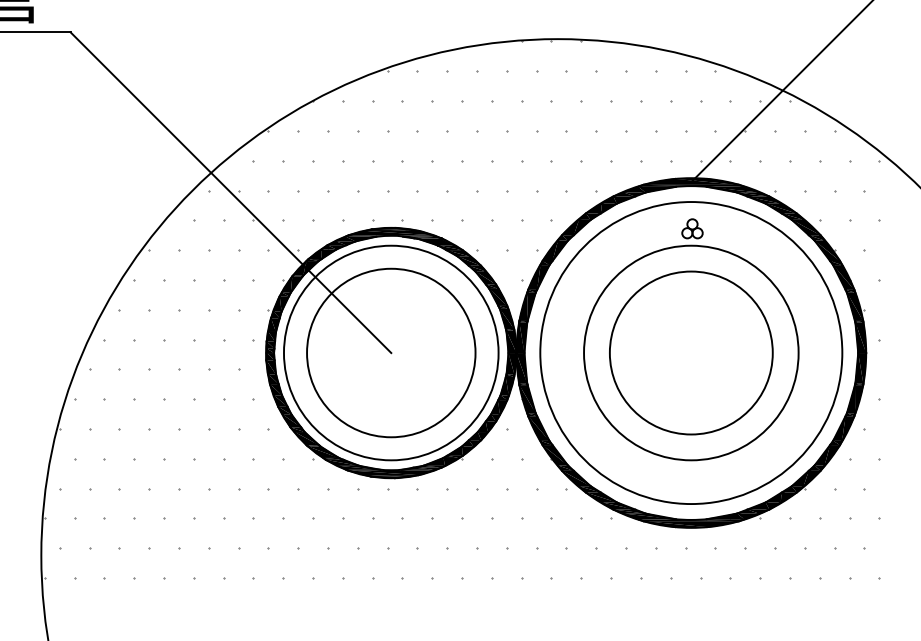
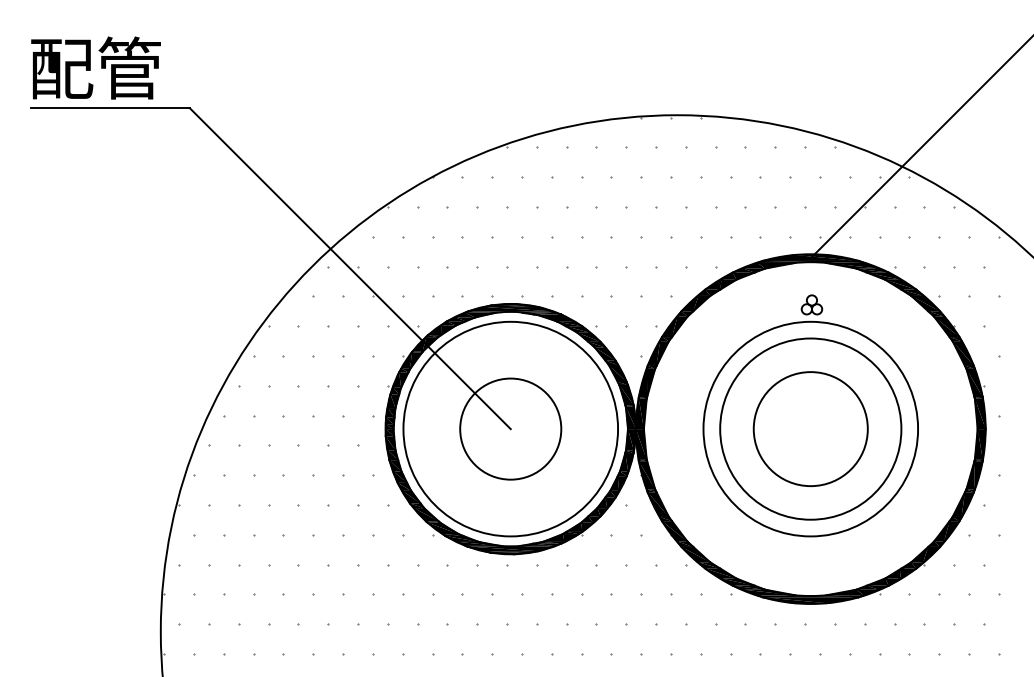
circle: (391, 352) -> (510, 428), size x0.6
circle: (691, 352) -> (810, 428), size x0.7
circle: (691, 353) -> (810, 429), size x0.6

